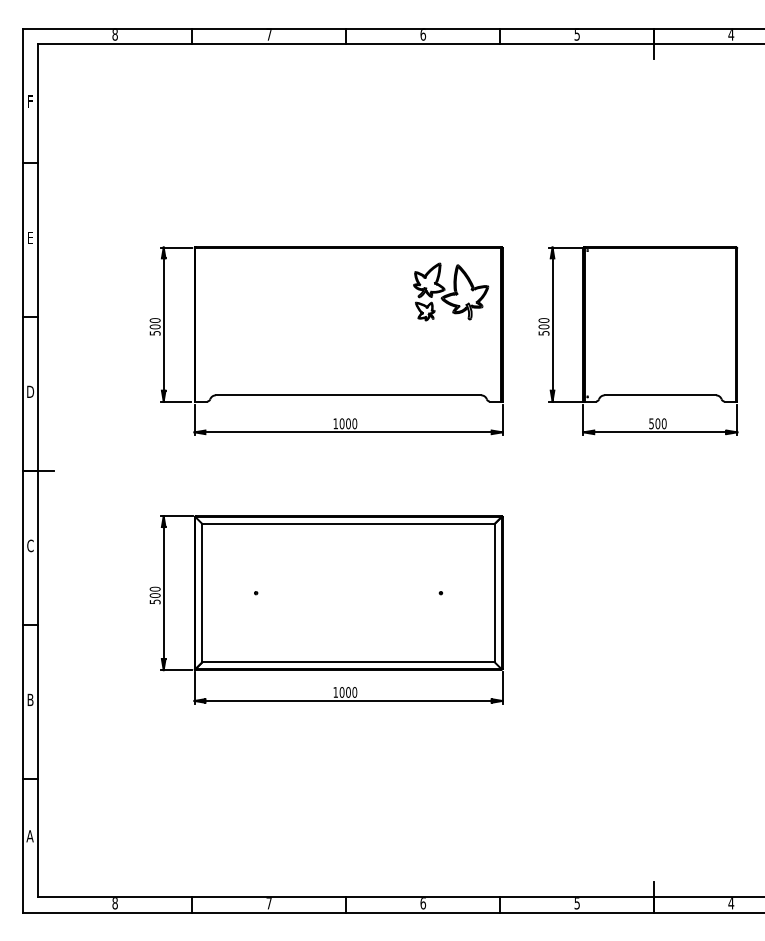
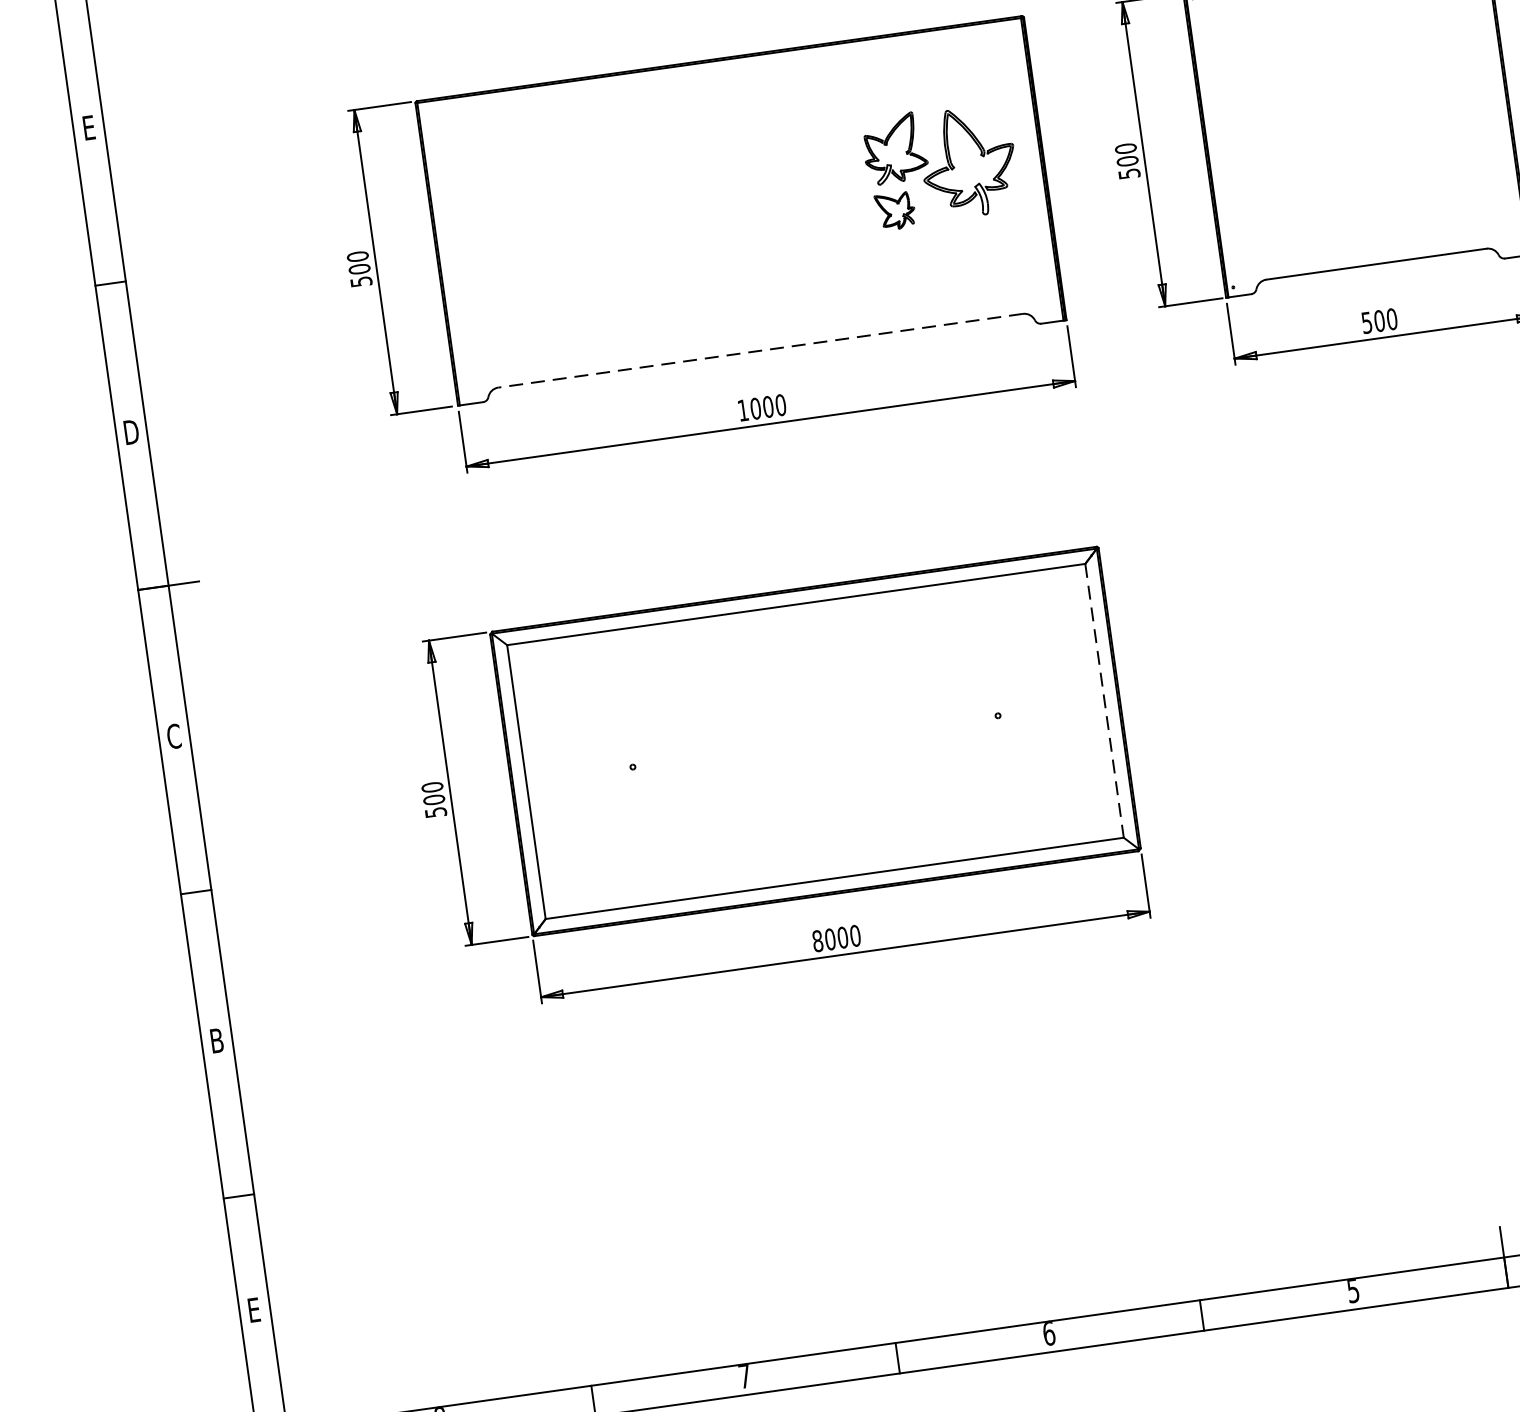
part: (451, 291) -> (941, 164), moved
line: (348, 395) -> (760, 351), solid -> dashed
line: (494, 593) -> (1103, 701), solid -> dashed
text: (335, 692) -> (817, 941), 1000 -> 8000
text: (29, 836) -> (252, 1310), A -> E

